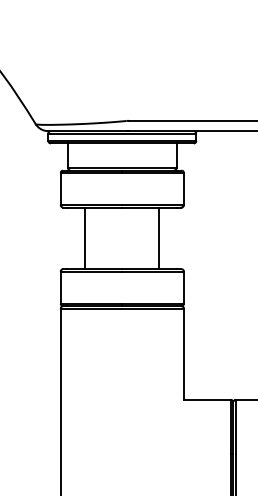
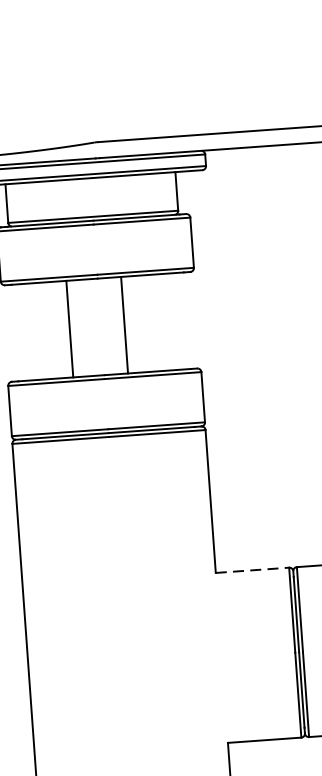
line: (85, 238) -> (70, 329), moved
line: (159, 238) -> (124, 325), moved
line: (207, 399) -> (252, 569), solid -> dashed

